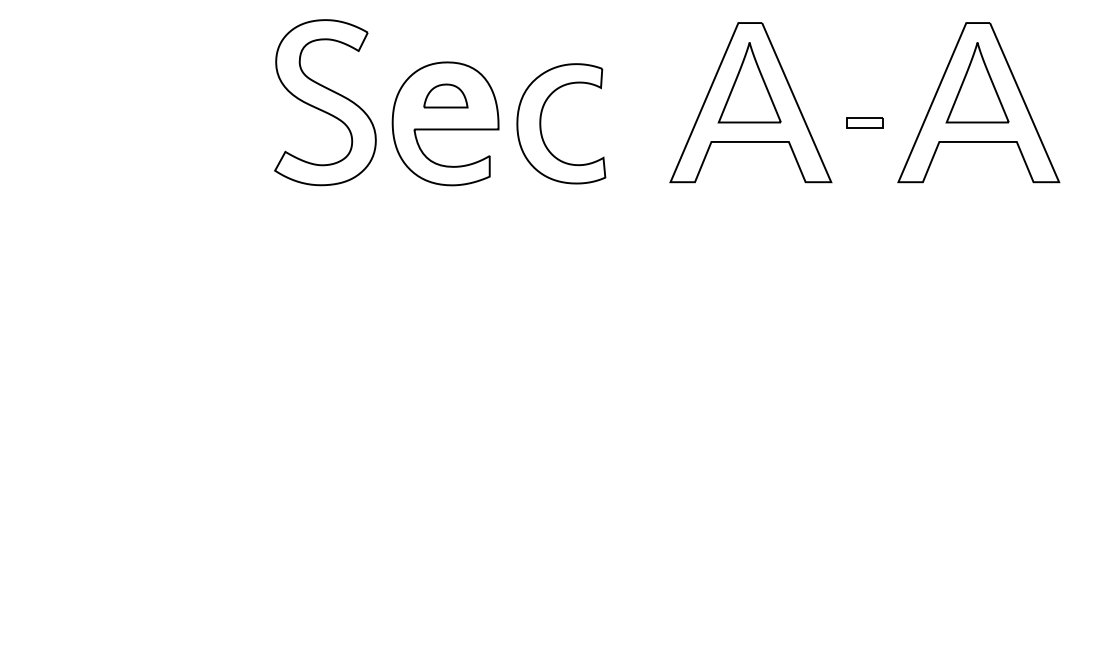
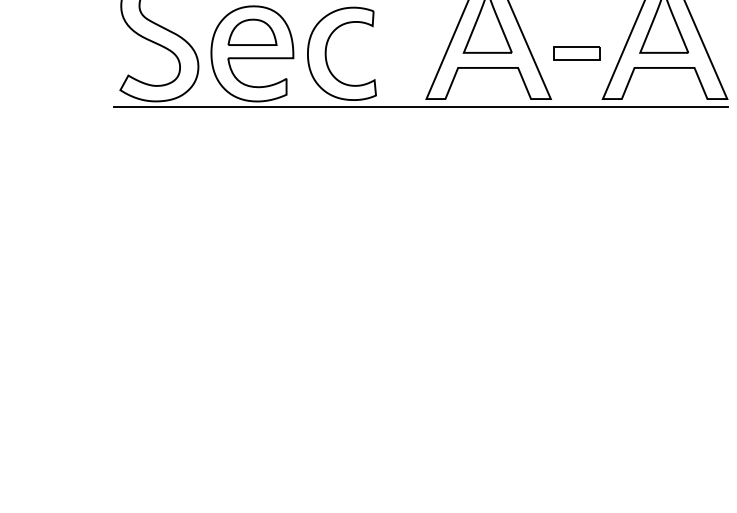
part: (445, 95) -> (252, 31), size x1.43
part: (864, 122) -> (576, 52), size x1.67
line: (663, 191) -> (421, 106), added

